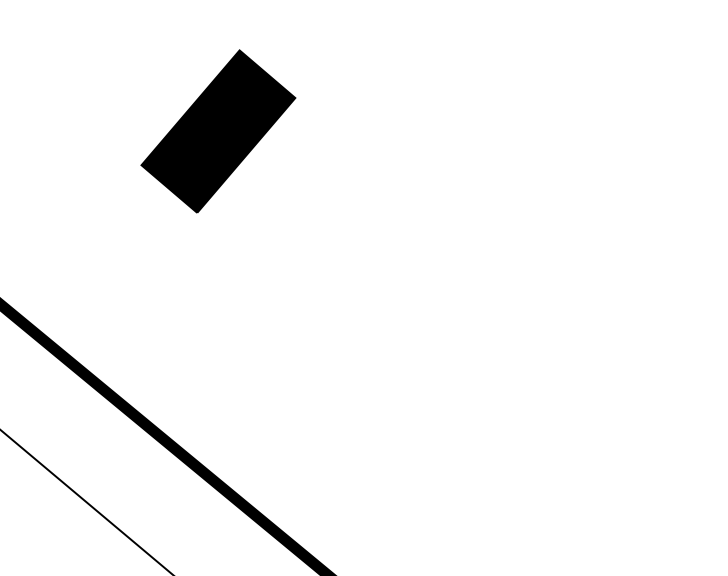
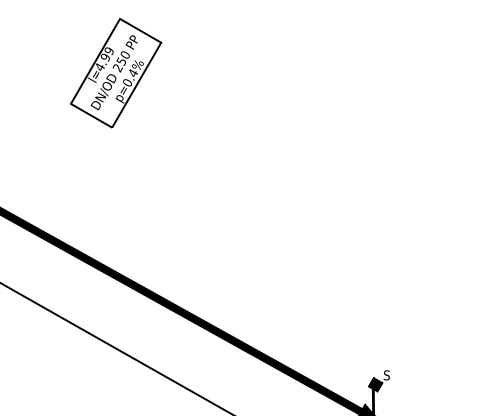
fill: (217, 130) -> (115, 72), removed

